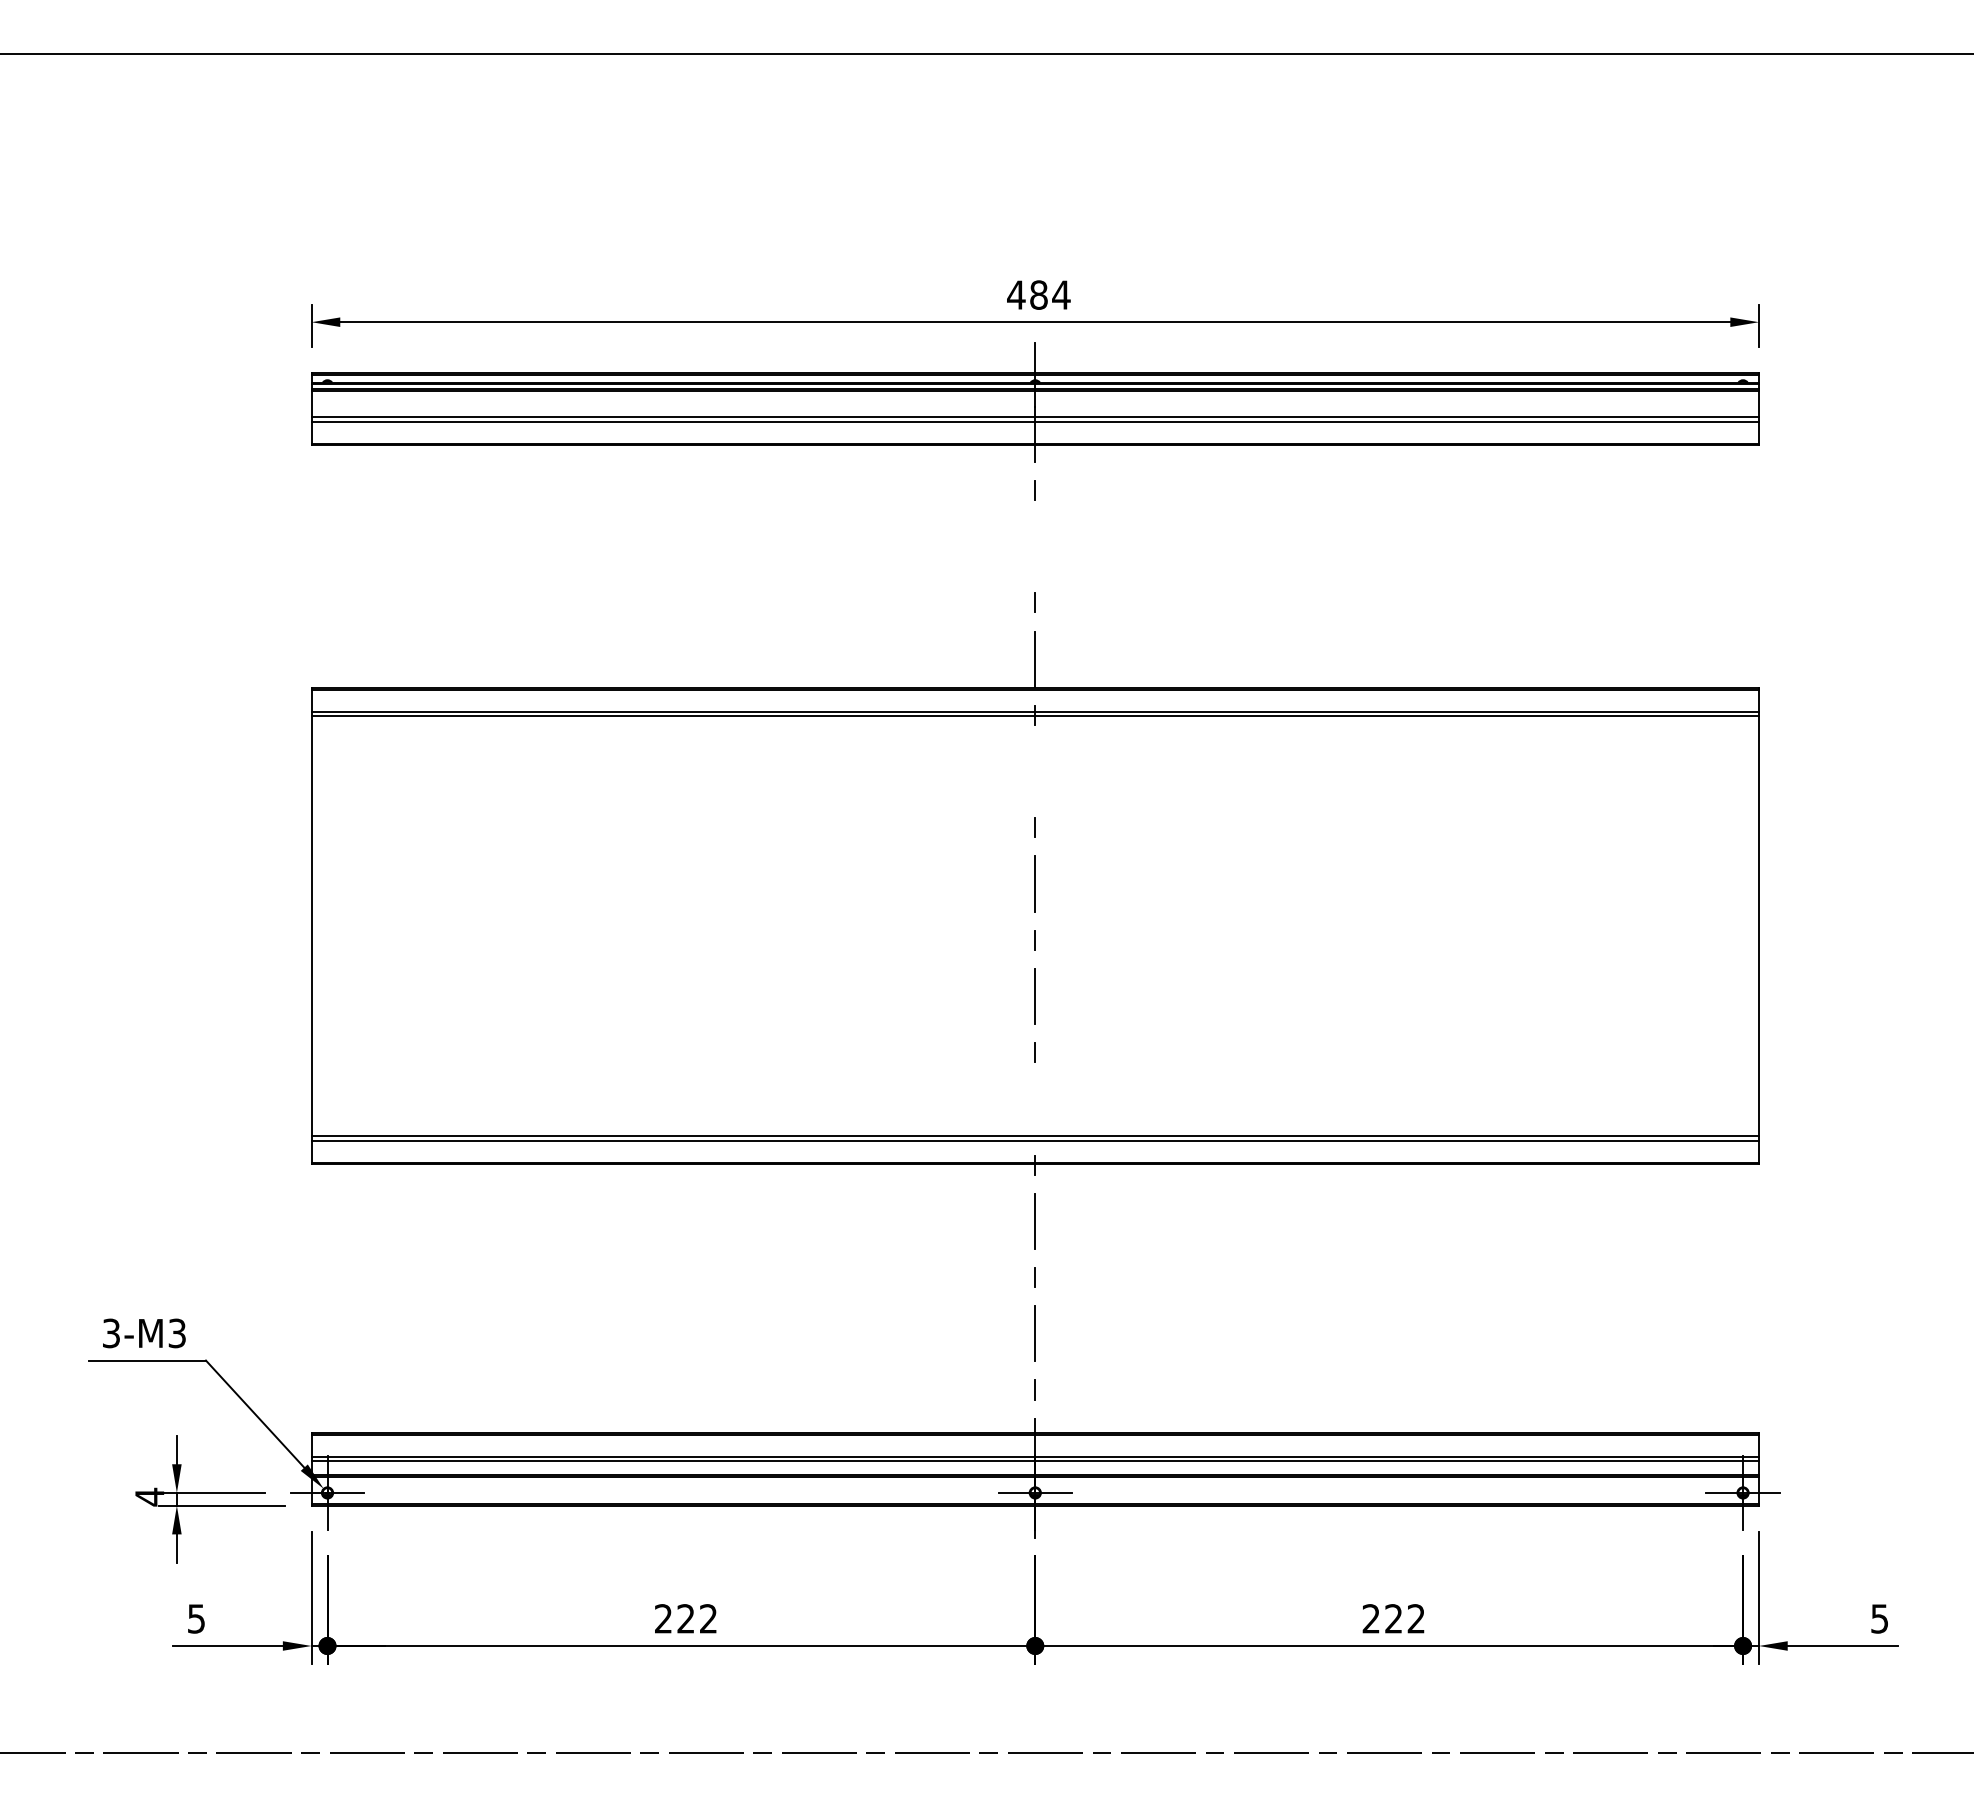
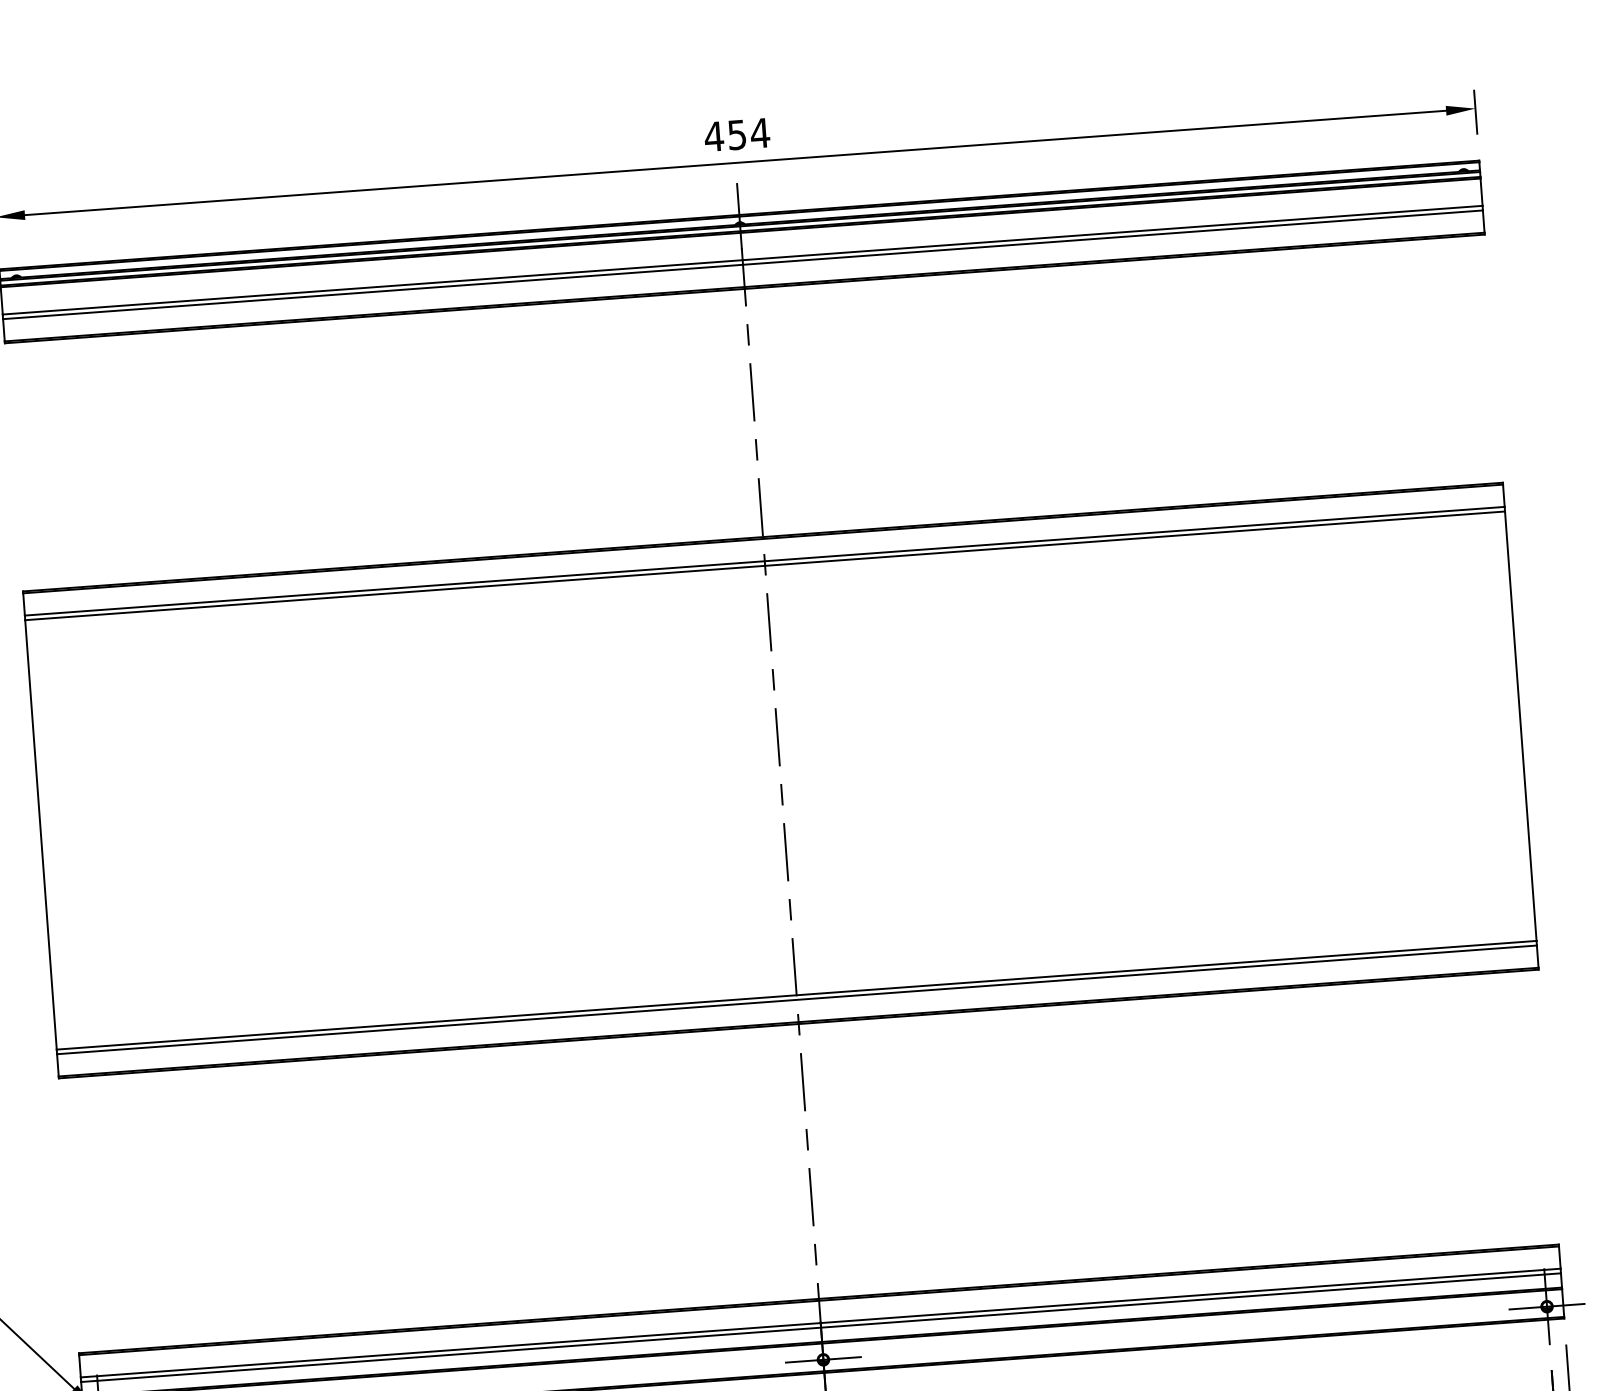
text: (1038, 294) -> (736, 134), 484 -> 454
line: (1035, 546) -> (752, 392), added
line: (1035, 771) -> (769, 622), added
line: (1035, 1108) -> (794, 966), added

